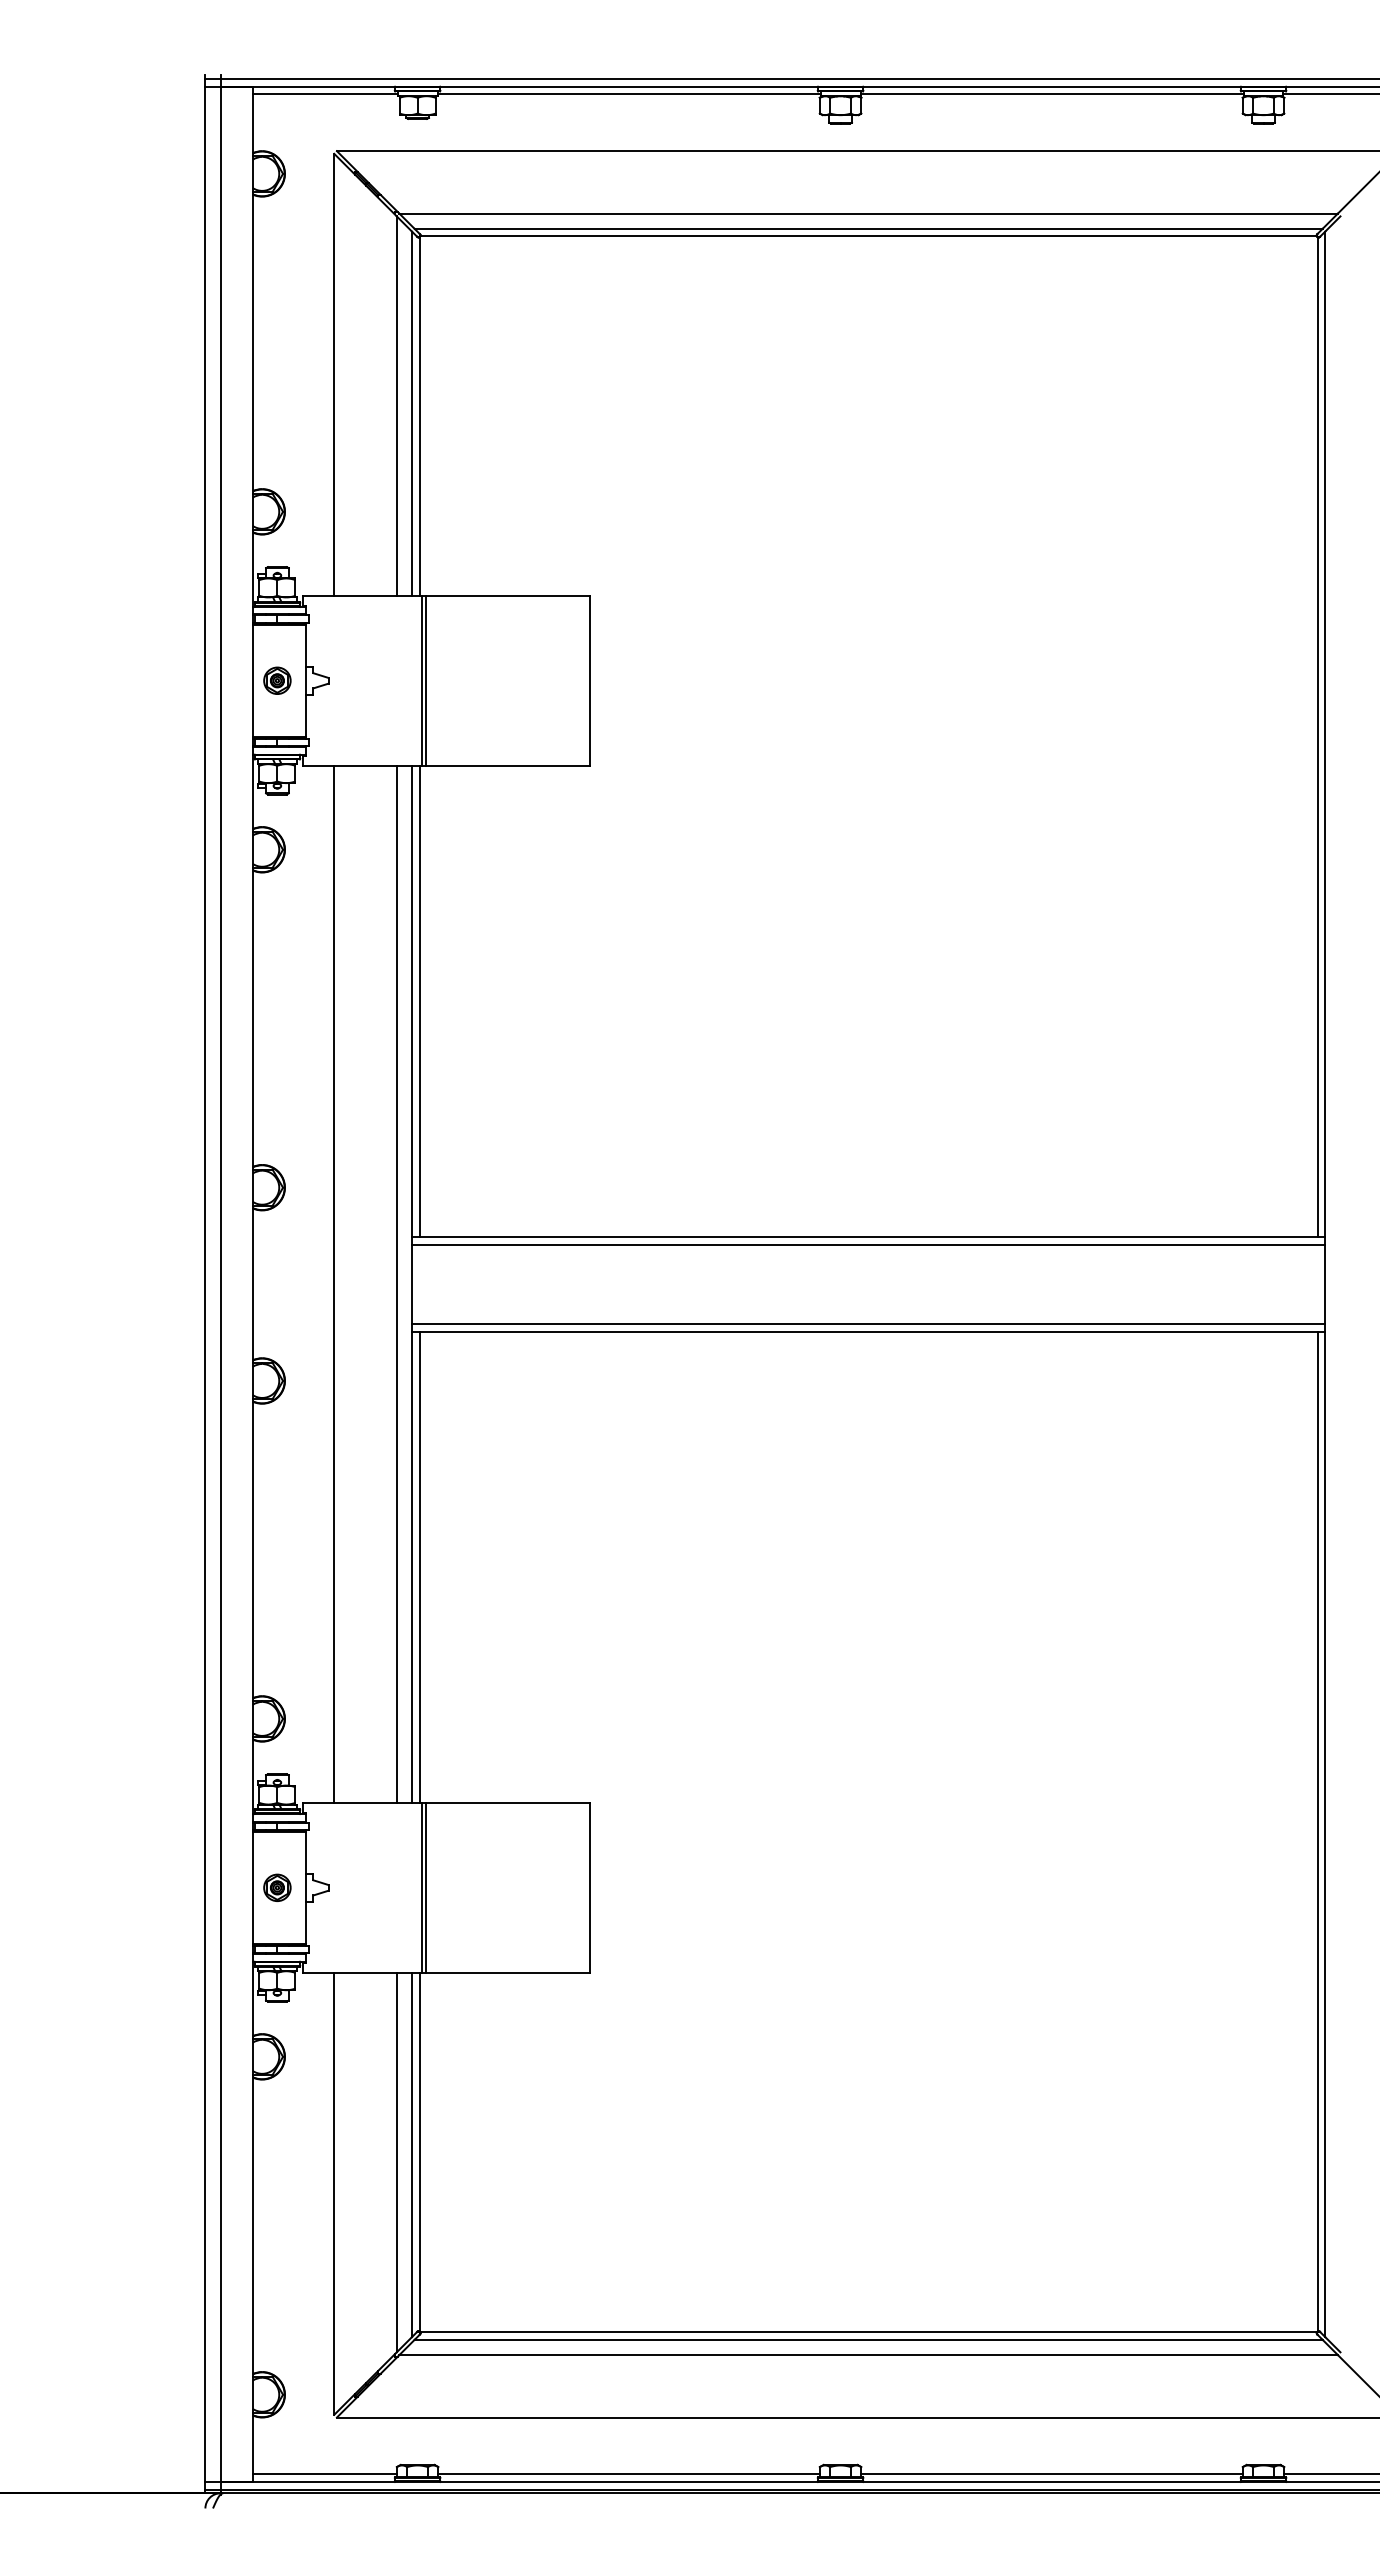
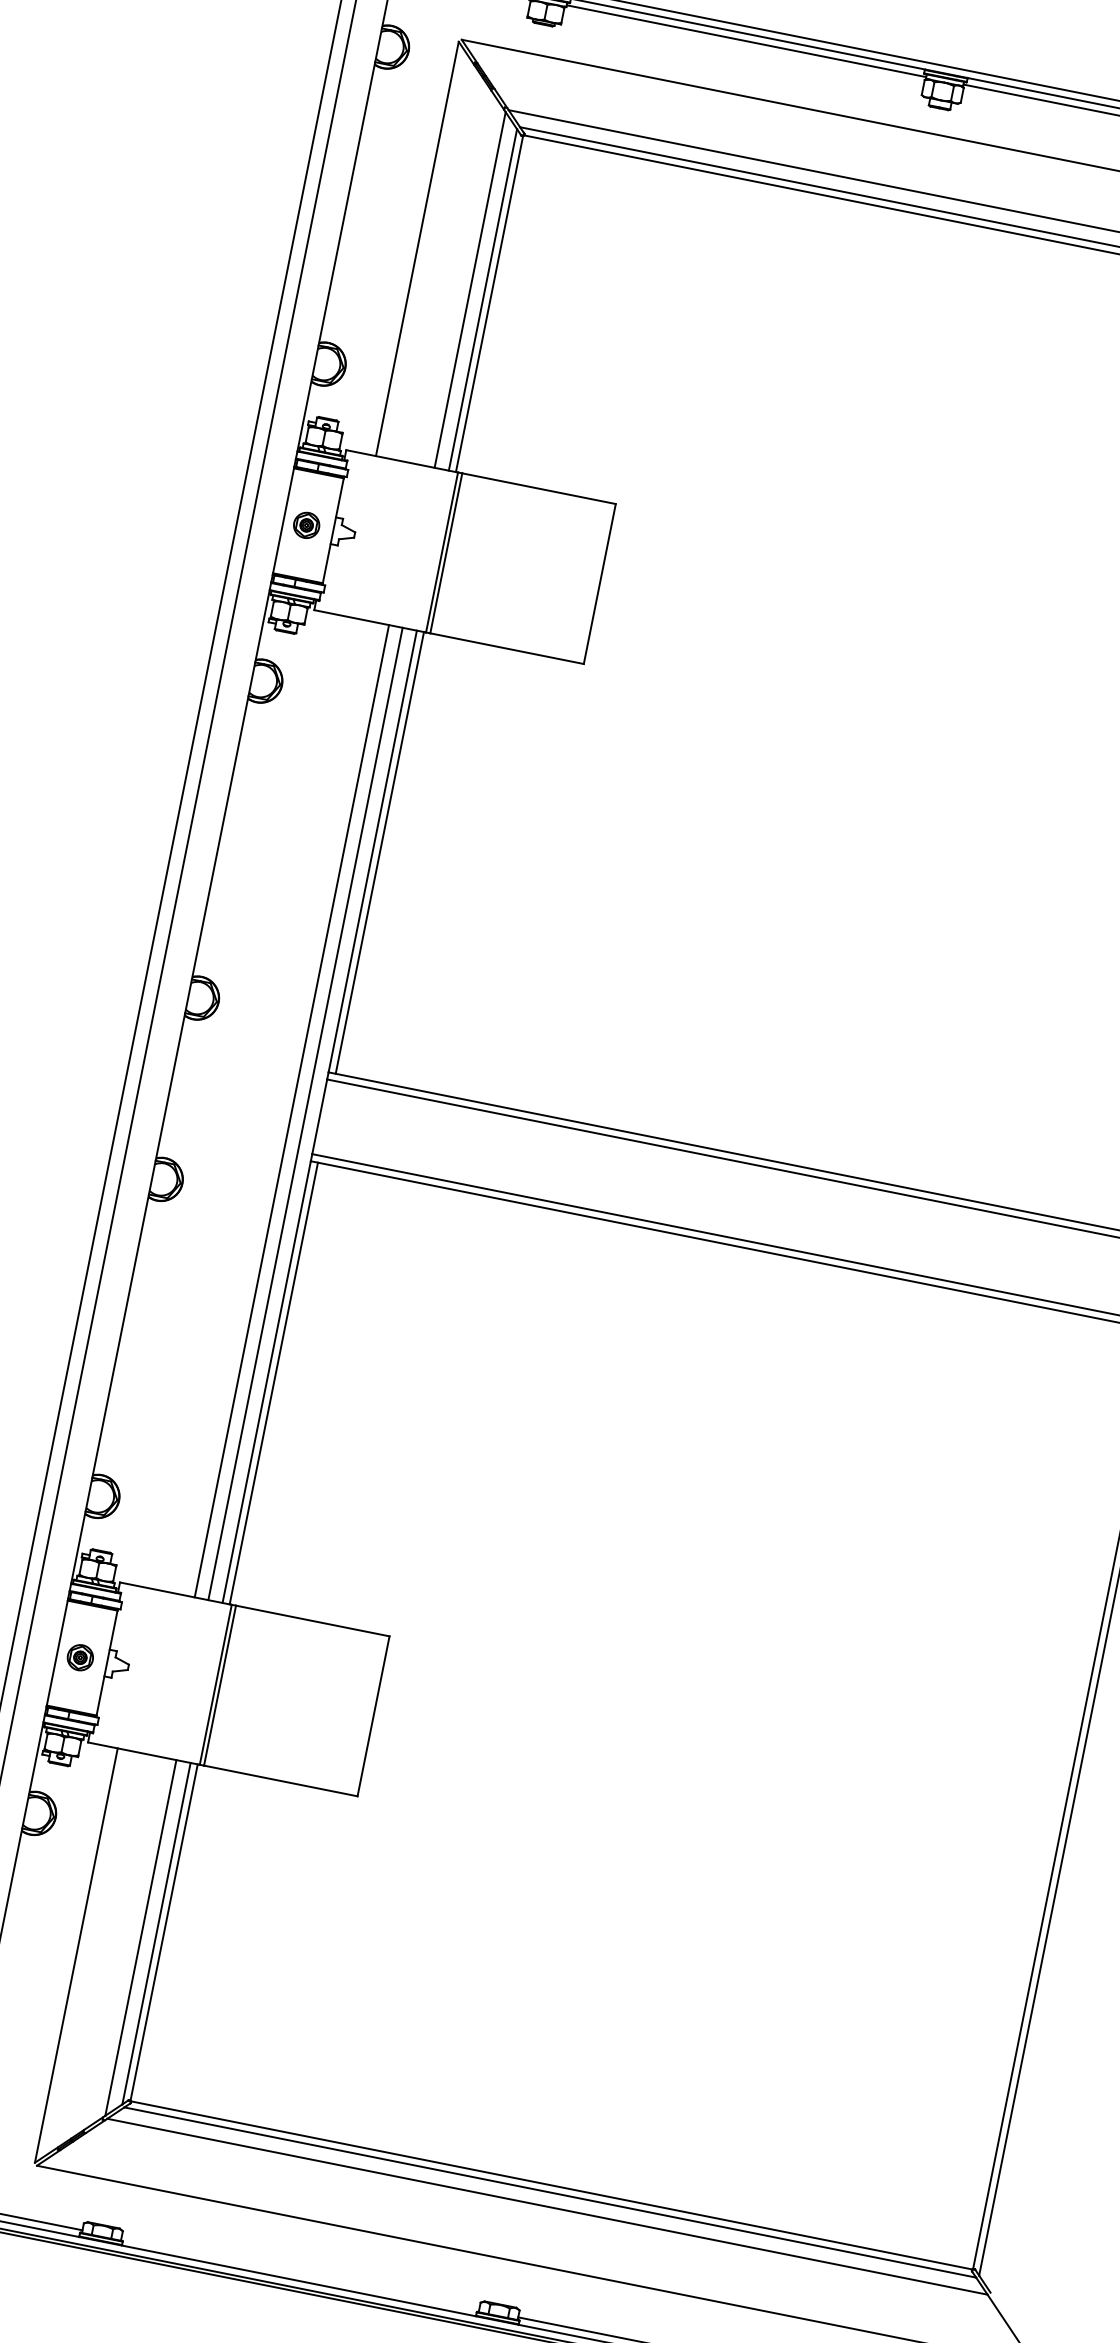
line: (334, 1284) -> (292, 1111), moved
line: (628, 2474) -> (299, 2273), removed

